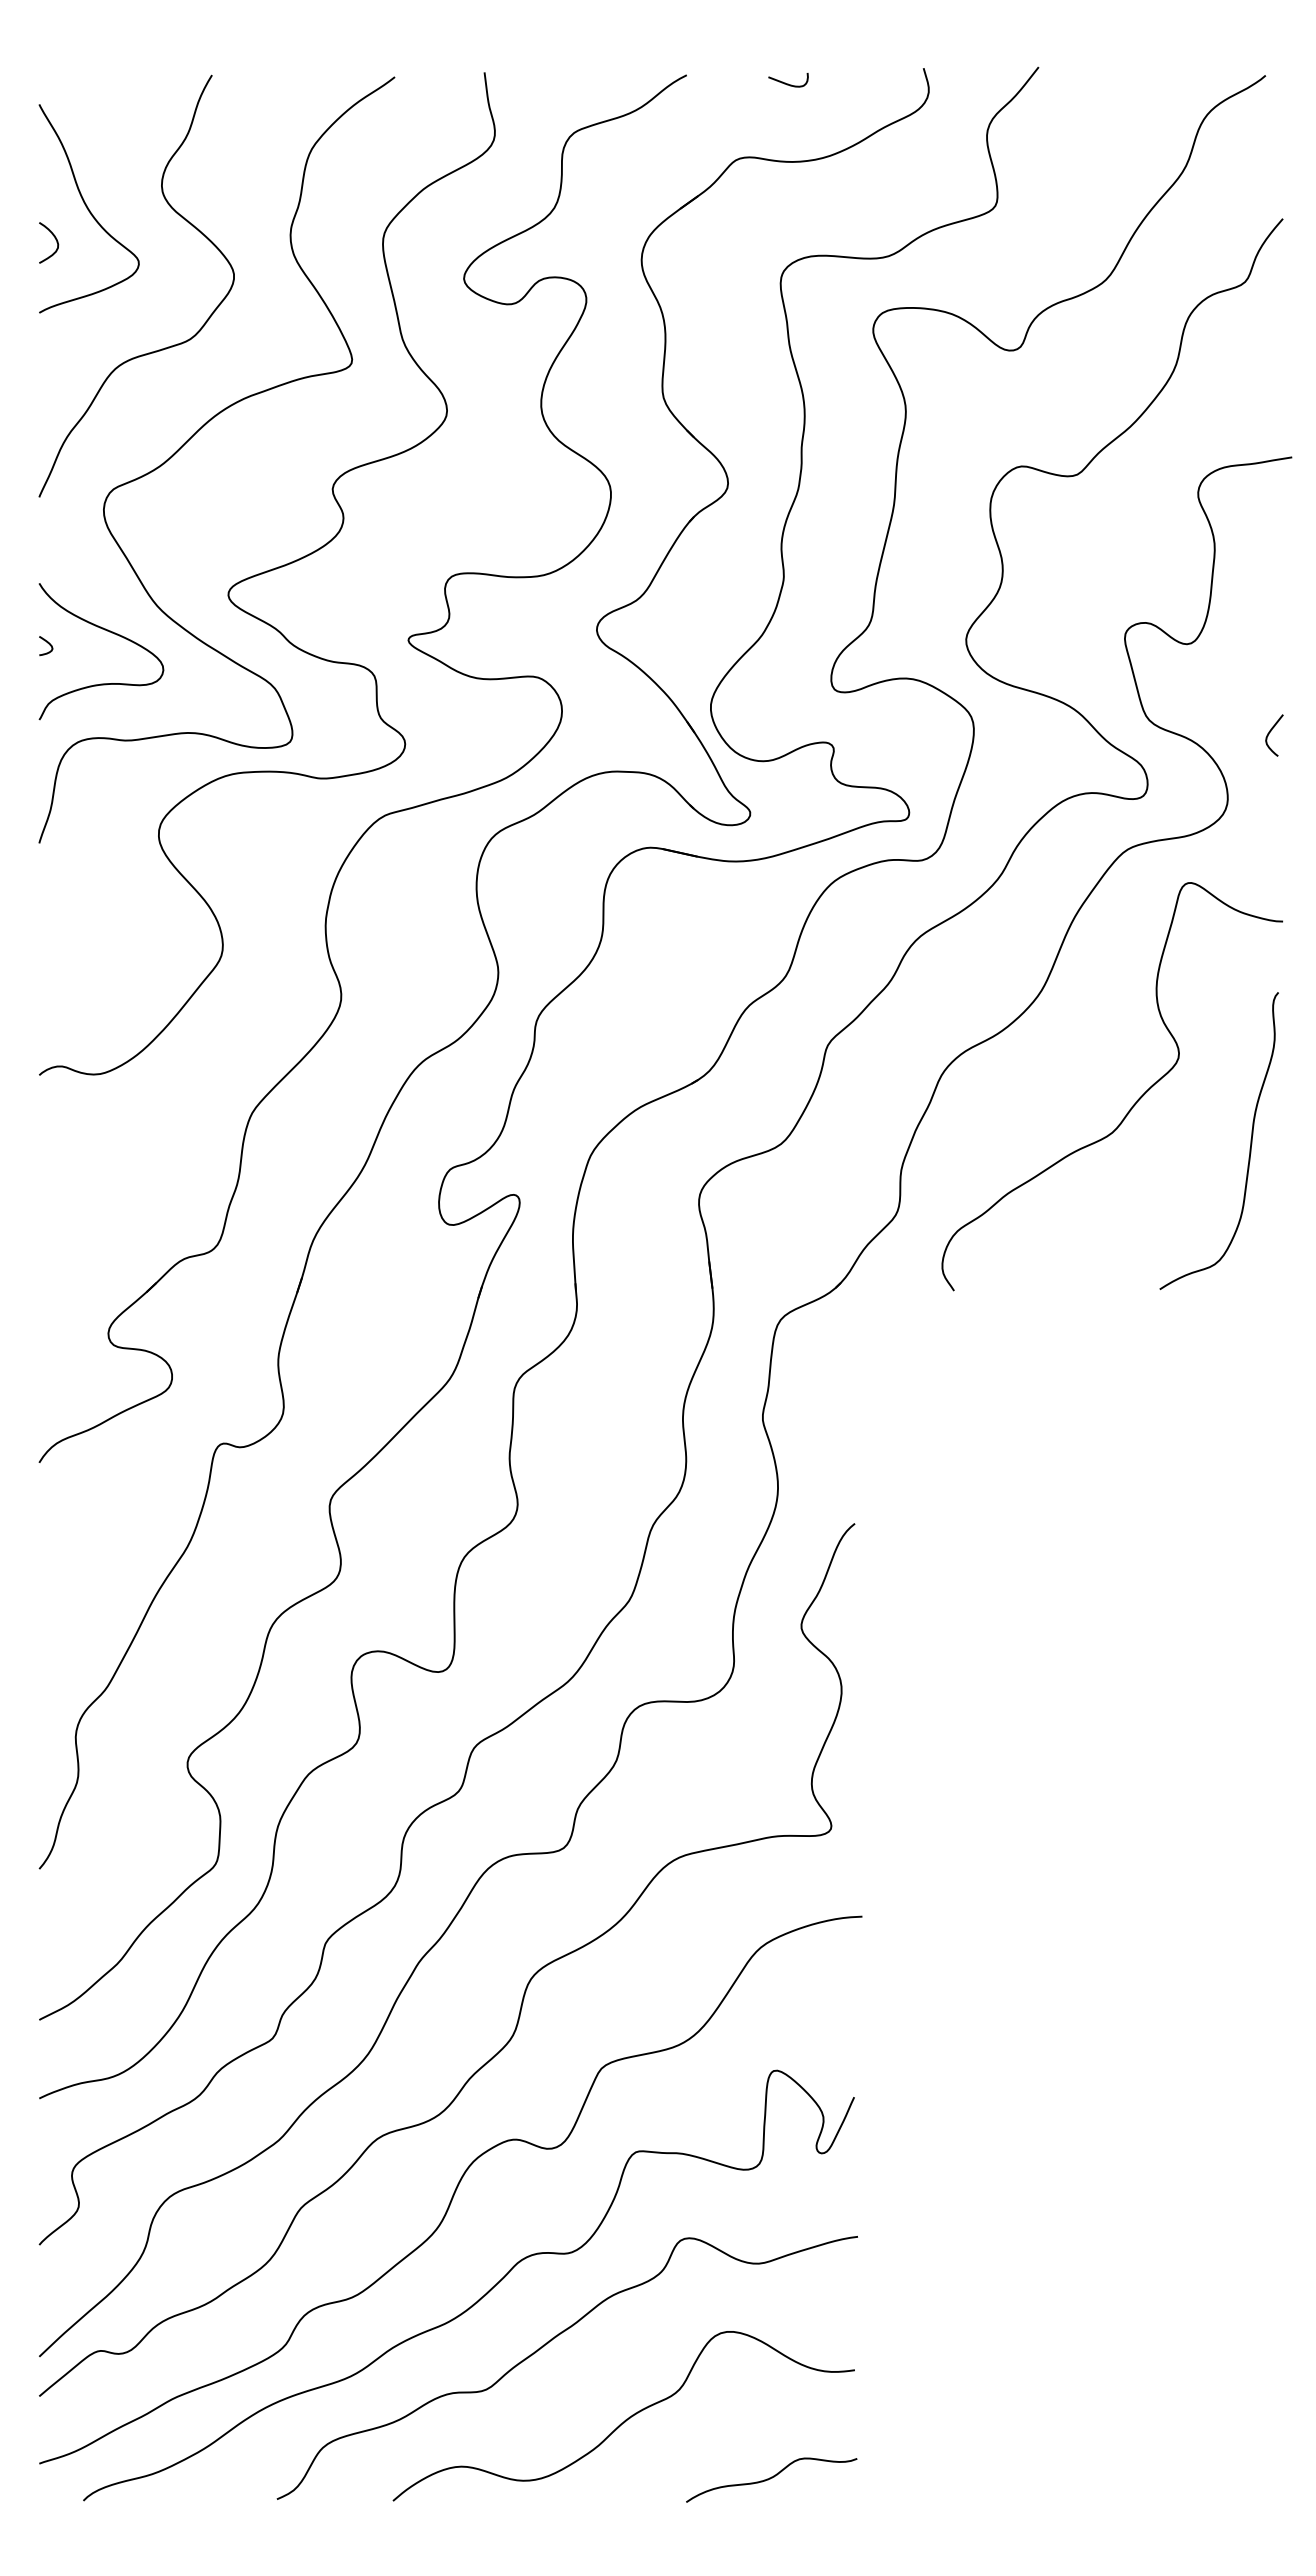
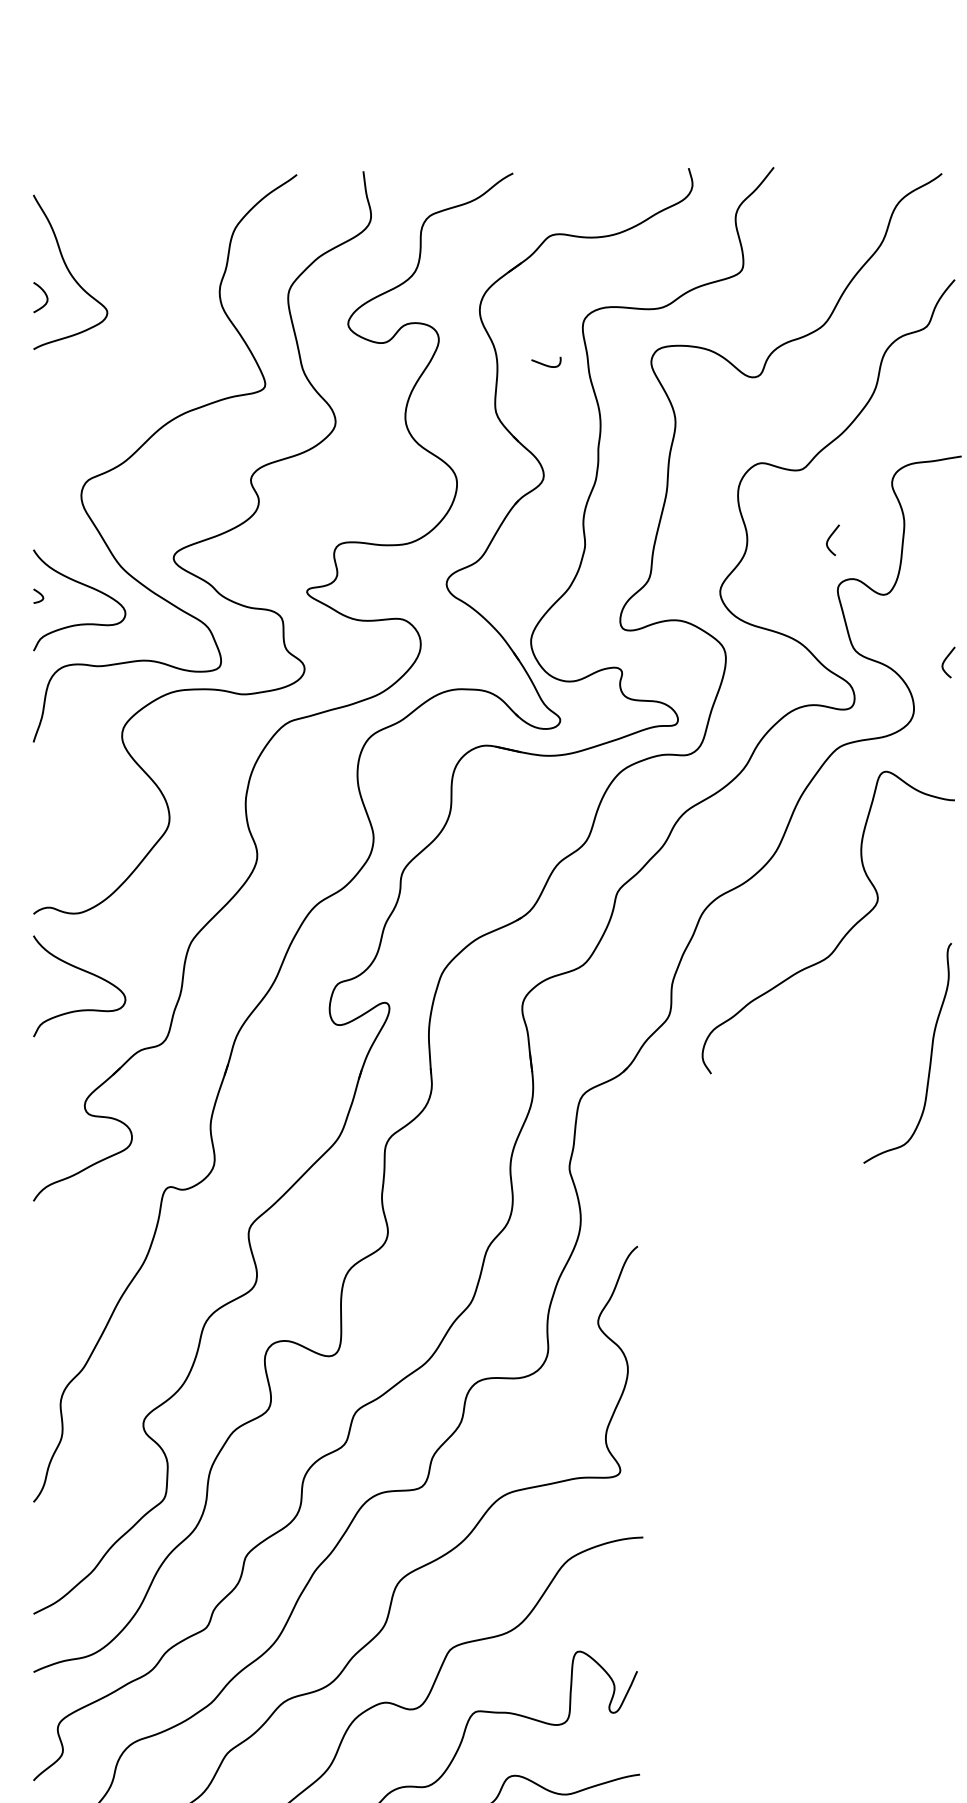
curve: (788, 83) -> (546, 364), moved
curve: (158, 349) -> (121, 376), removed
curve: (1115, 566) -> (830, 537), added
curve: (1250, 1140) -> (930, 1052), moved
curve: (111, 1154) -> (87, 972), added

